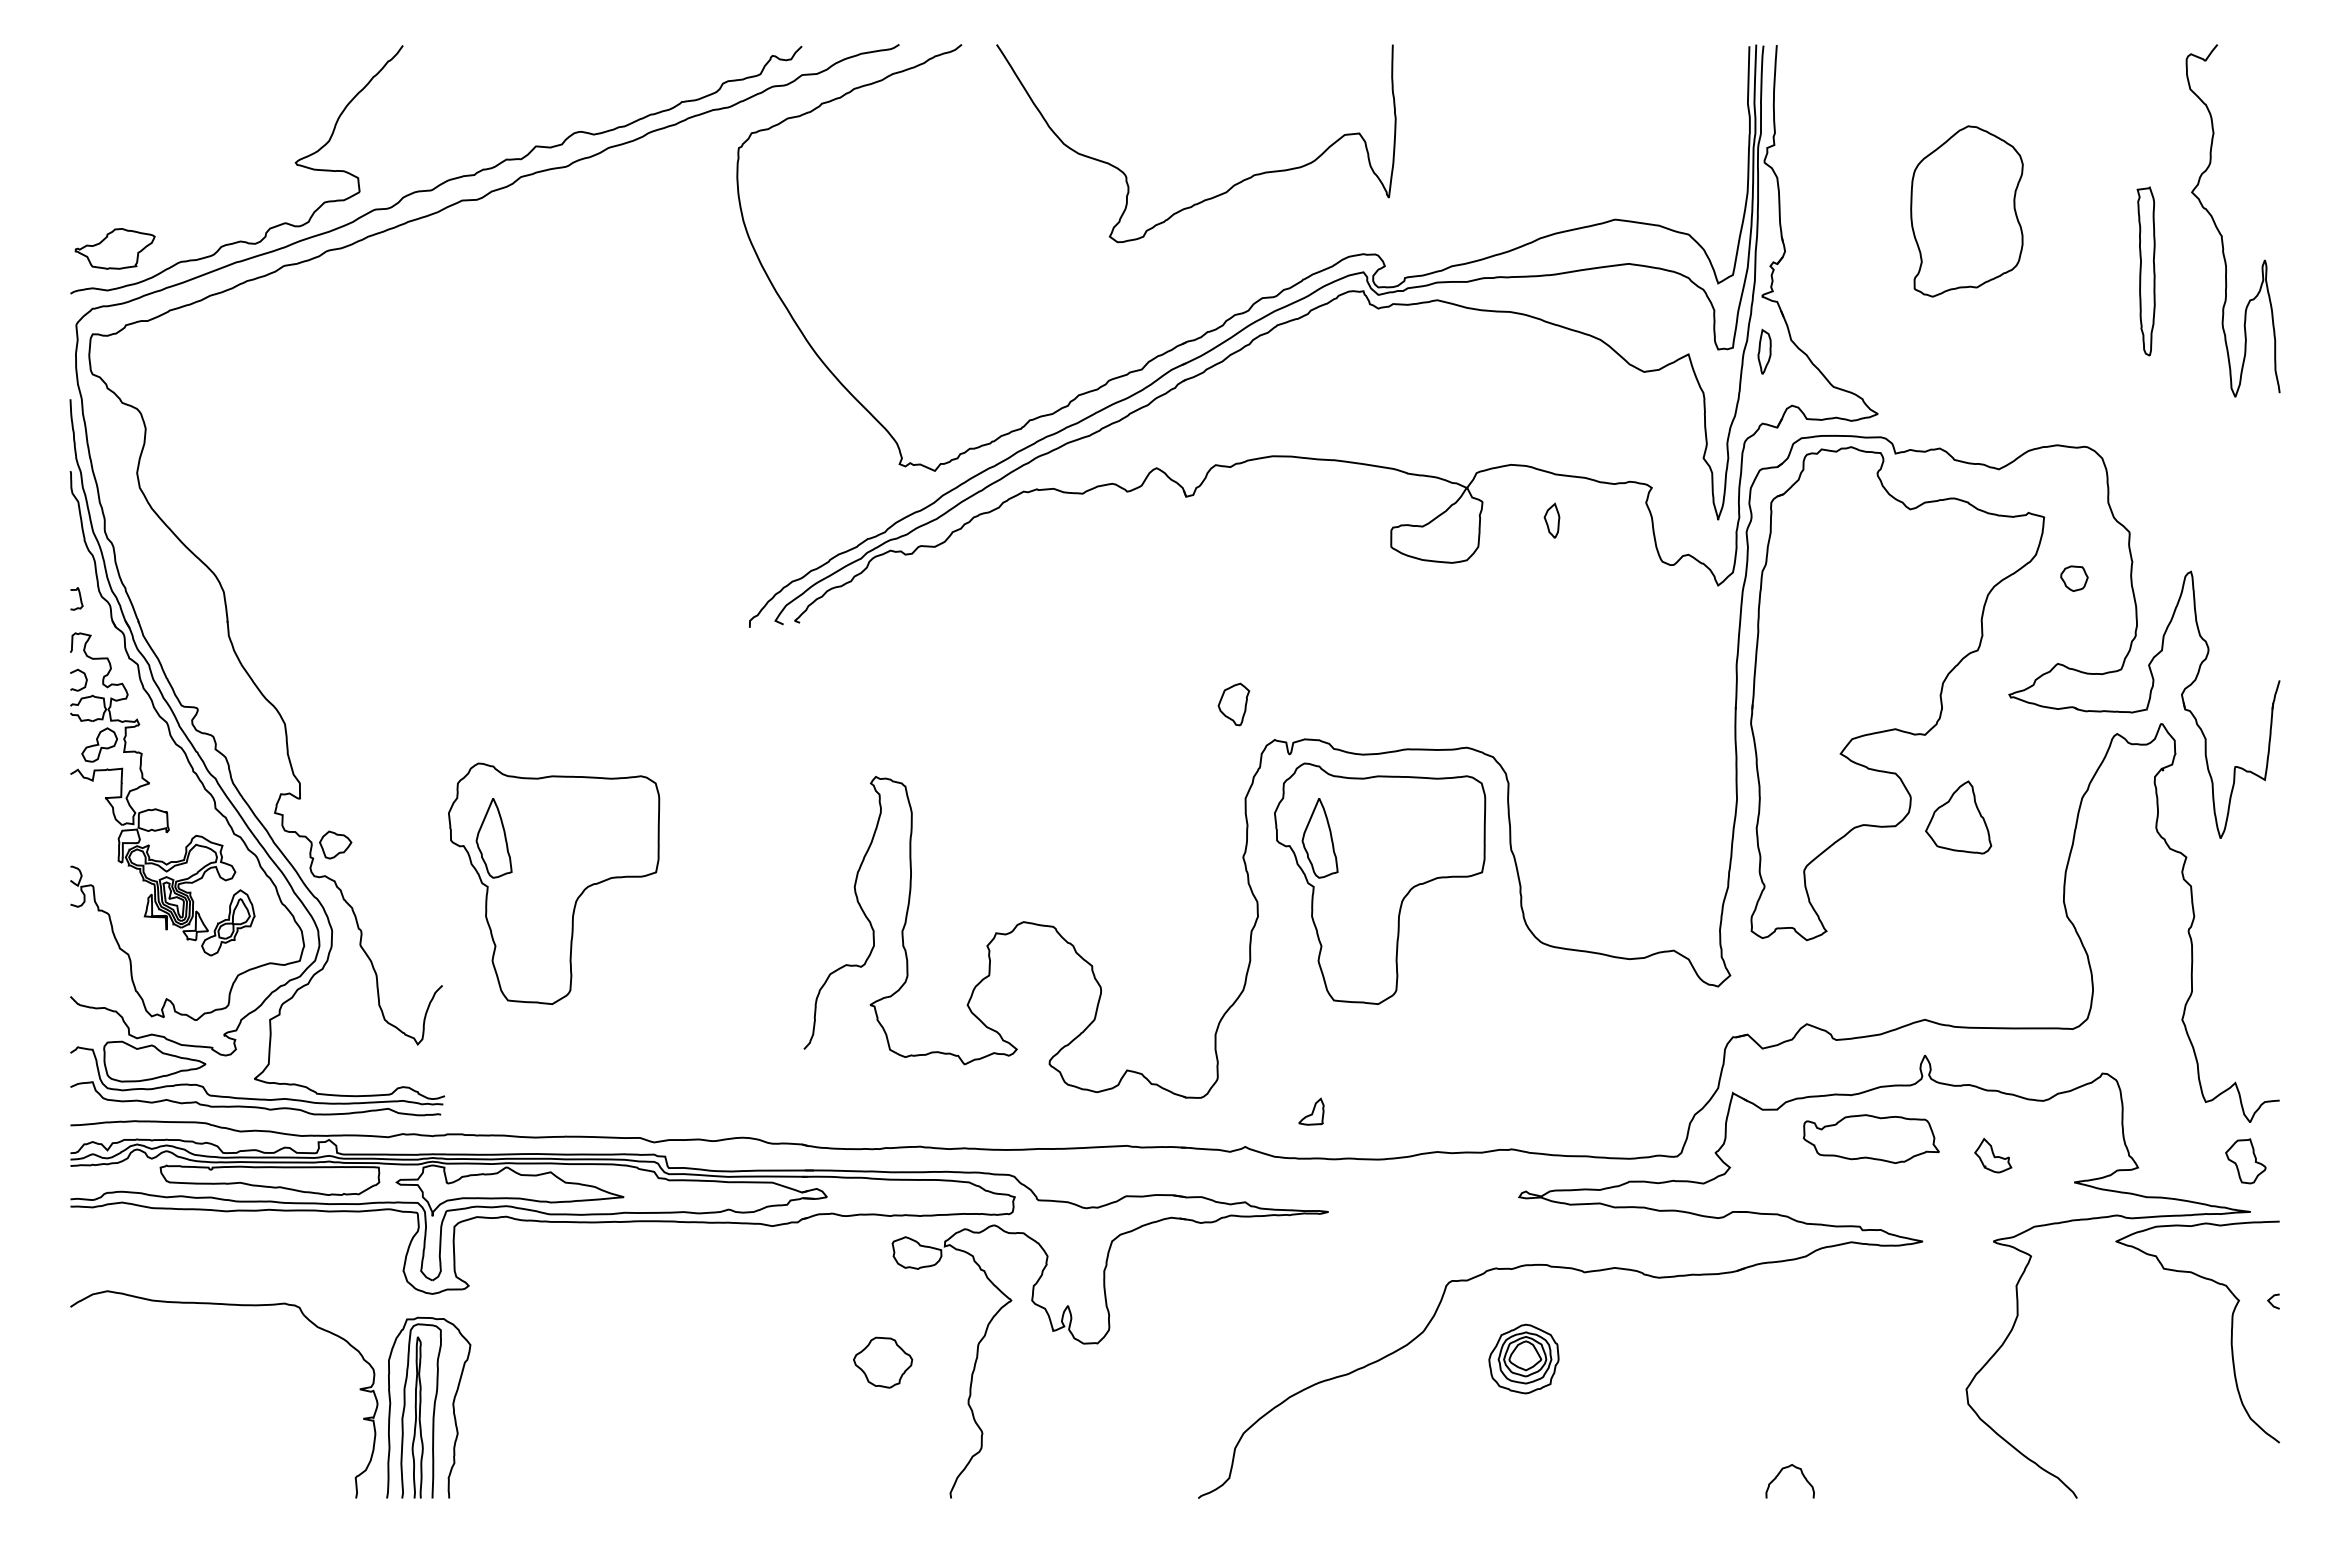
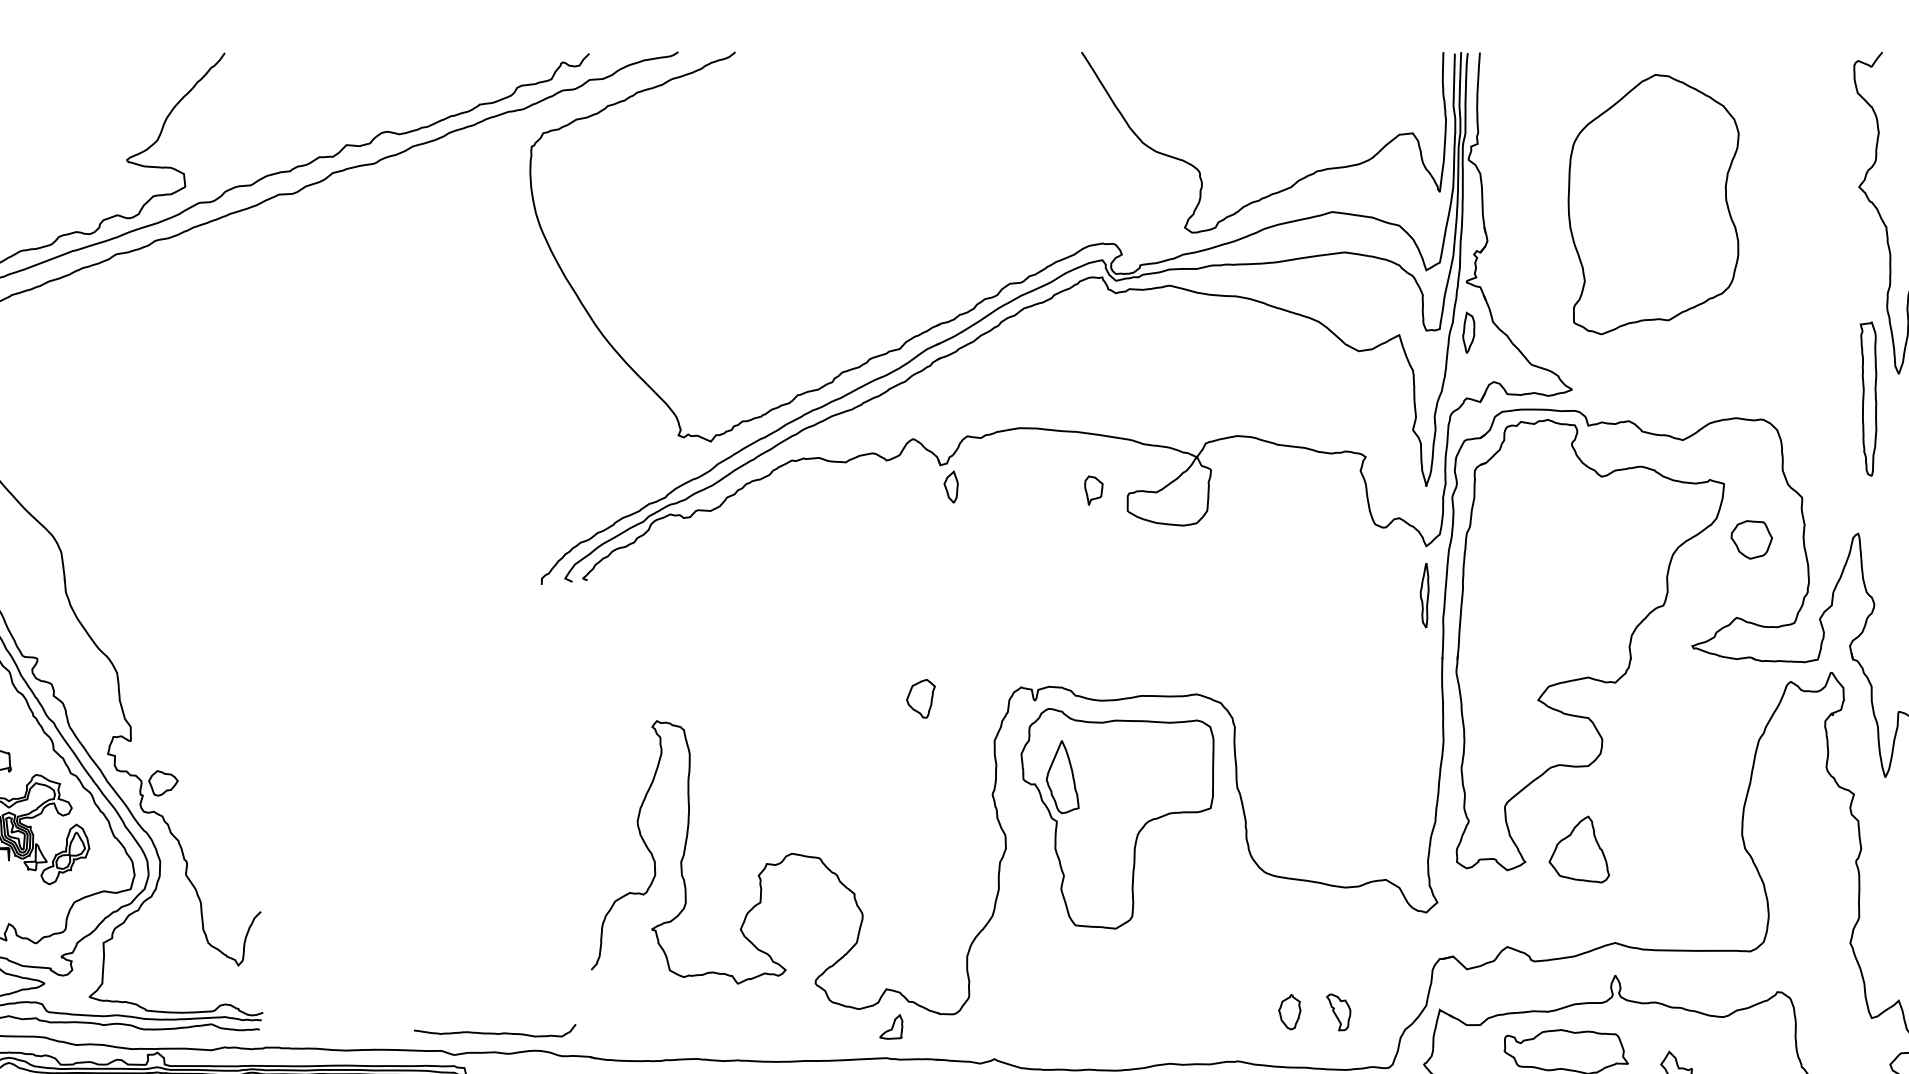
curve: (1233, 184) -> (1297, 179), moved
part: (1966, 211) -> (1653, 204), size x1.67
part: (2145, 271) -> (1867, 399), moved
part: (1551, 520) -> (950, 486), moved
part: (1353, 524) -> (1093, 490), added
part: (2074, 578) -> (1751, 539), size x1.67
part: (1716, 639) -> (1424, 595), added
part: (1233, 704) -> (920, 698), moved
part: (1958, 817) -> (1579, 849), moved
part: (554, 883) -> (363, 818), removed
part: (1568, 1095) -> (1289, 1012), added
part: (1621, 1095) -> (1338, 1012), added
part: (1311, 1111) -> (891, 1026), moved
curve: (698, 1118) -> (494, 1033), added

